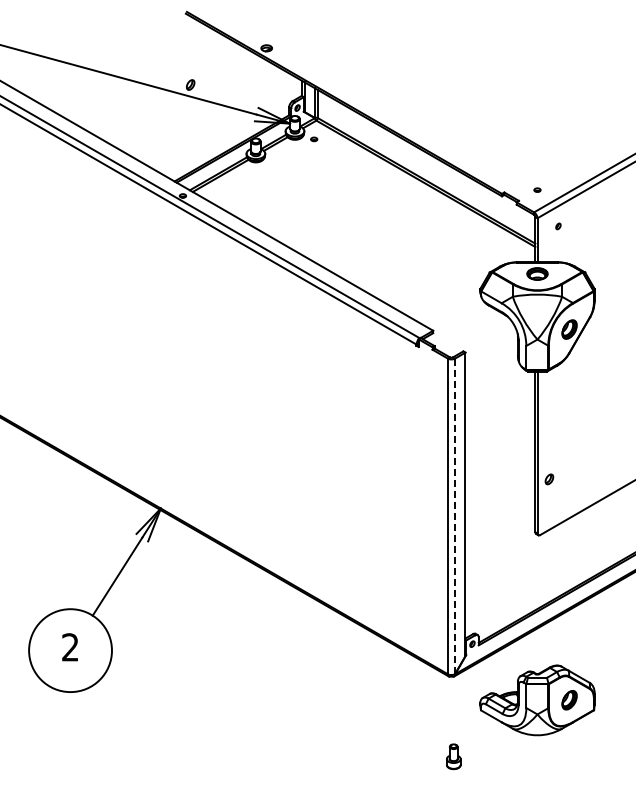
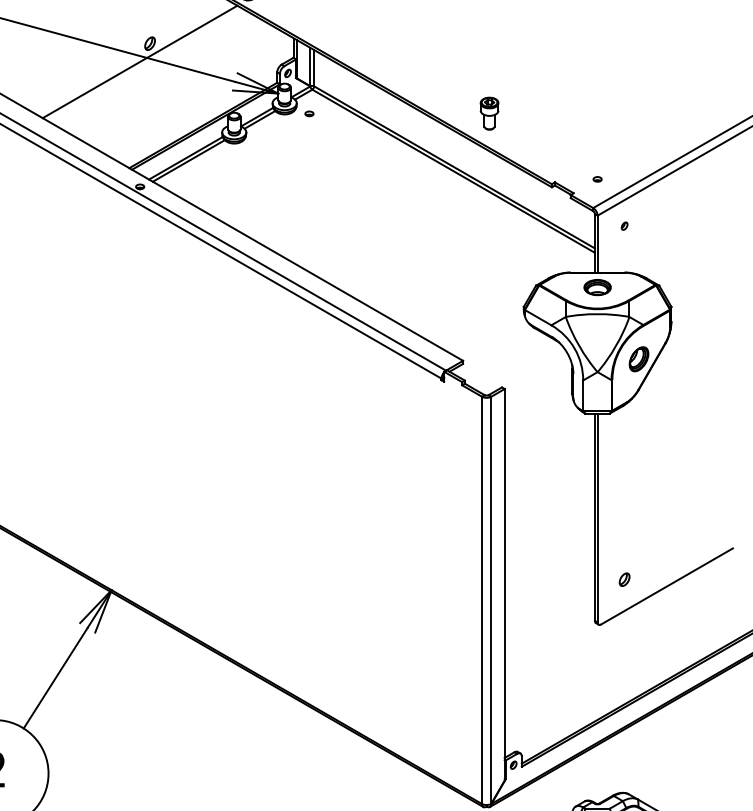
line: (182, 98) -> (139, 61), added
part: (453, 139) -> (489, 114), added
part: (549, 479) -> (624, 579), moved
line: (455, 516) -> (491, 600), dashed -> solid

